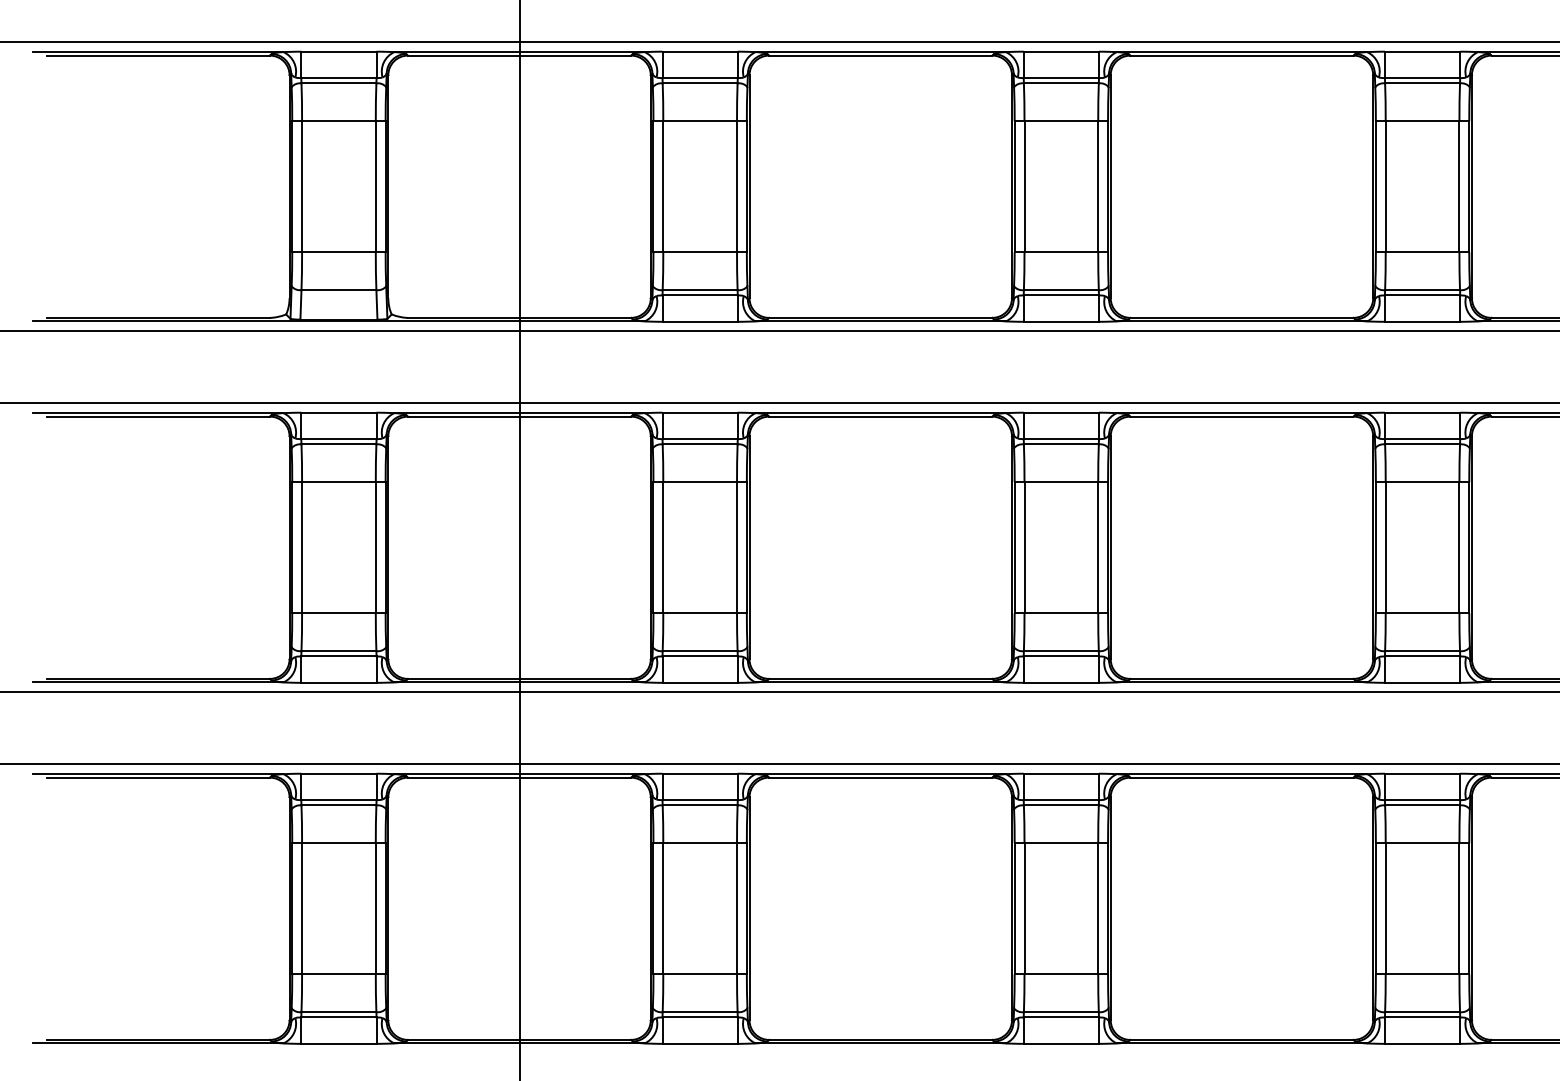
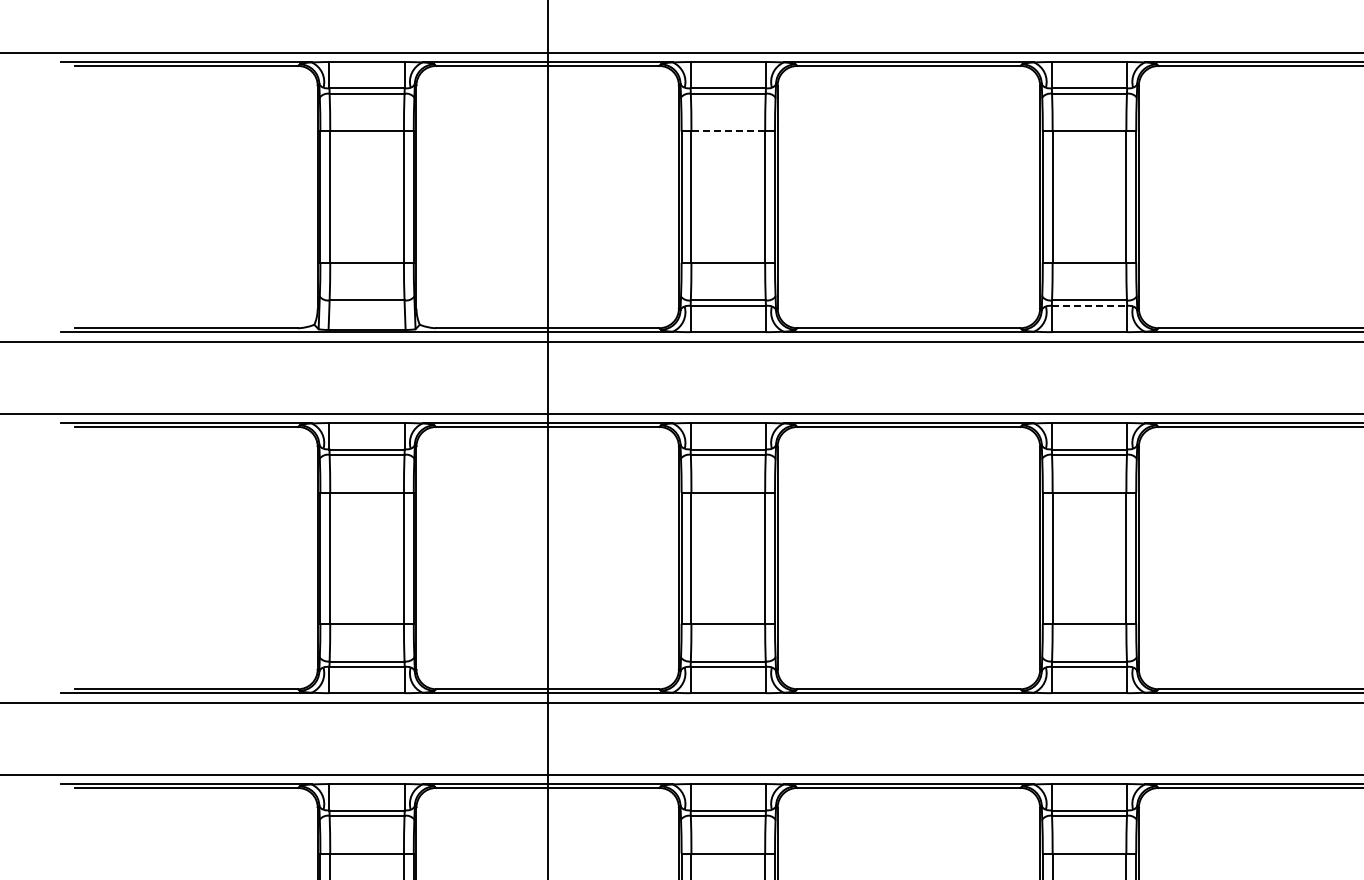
line: (700, 121) -> (728, 131), solid -> dashed
line: (1061, 295) -> (1089, 305), solid -> dashed

